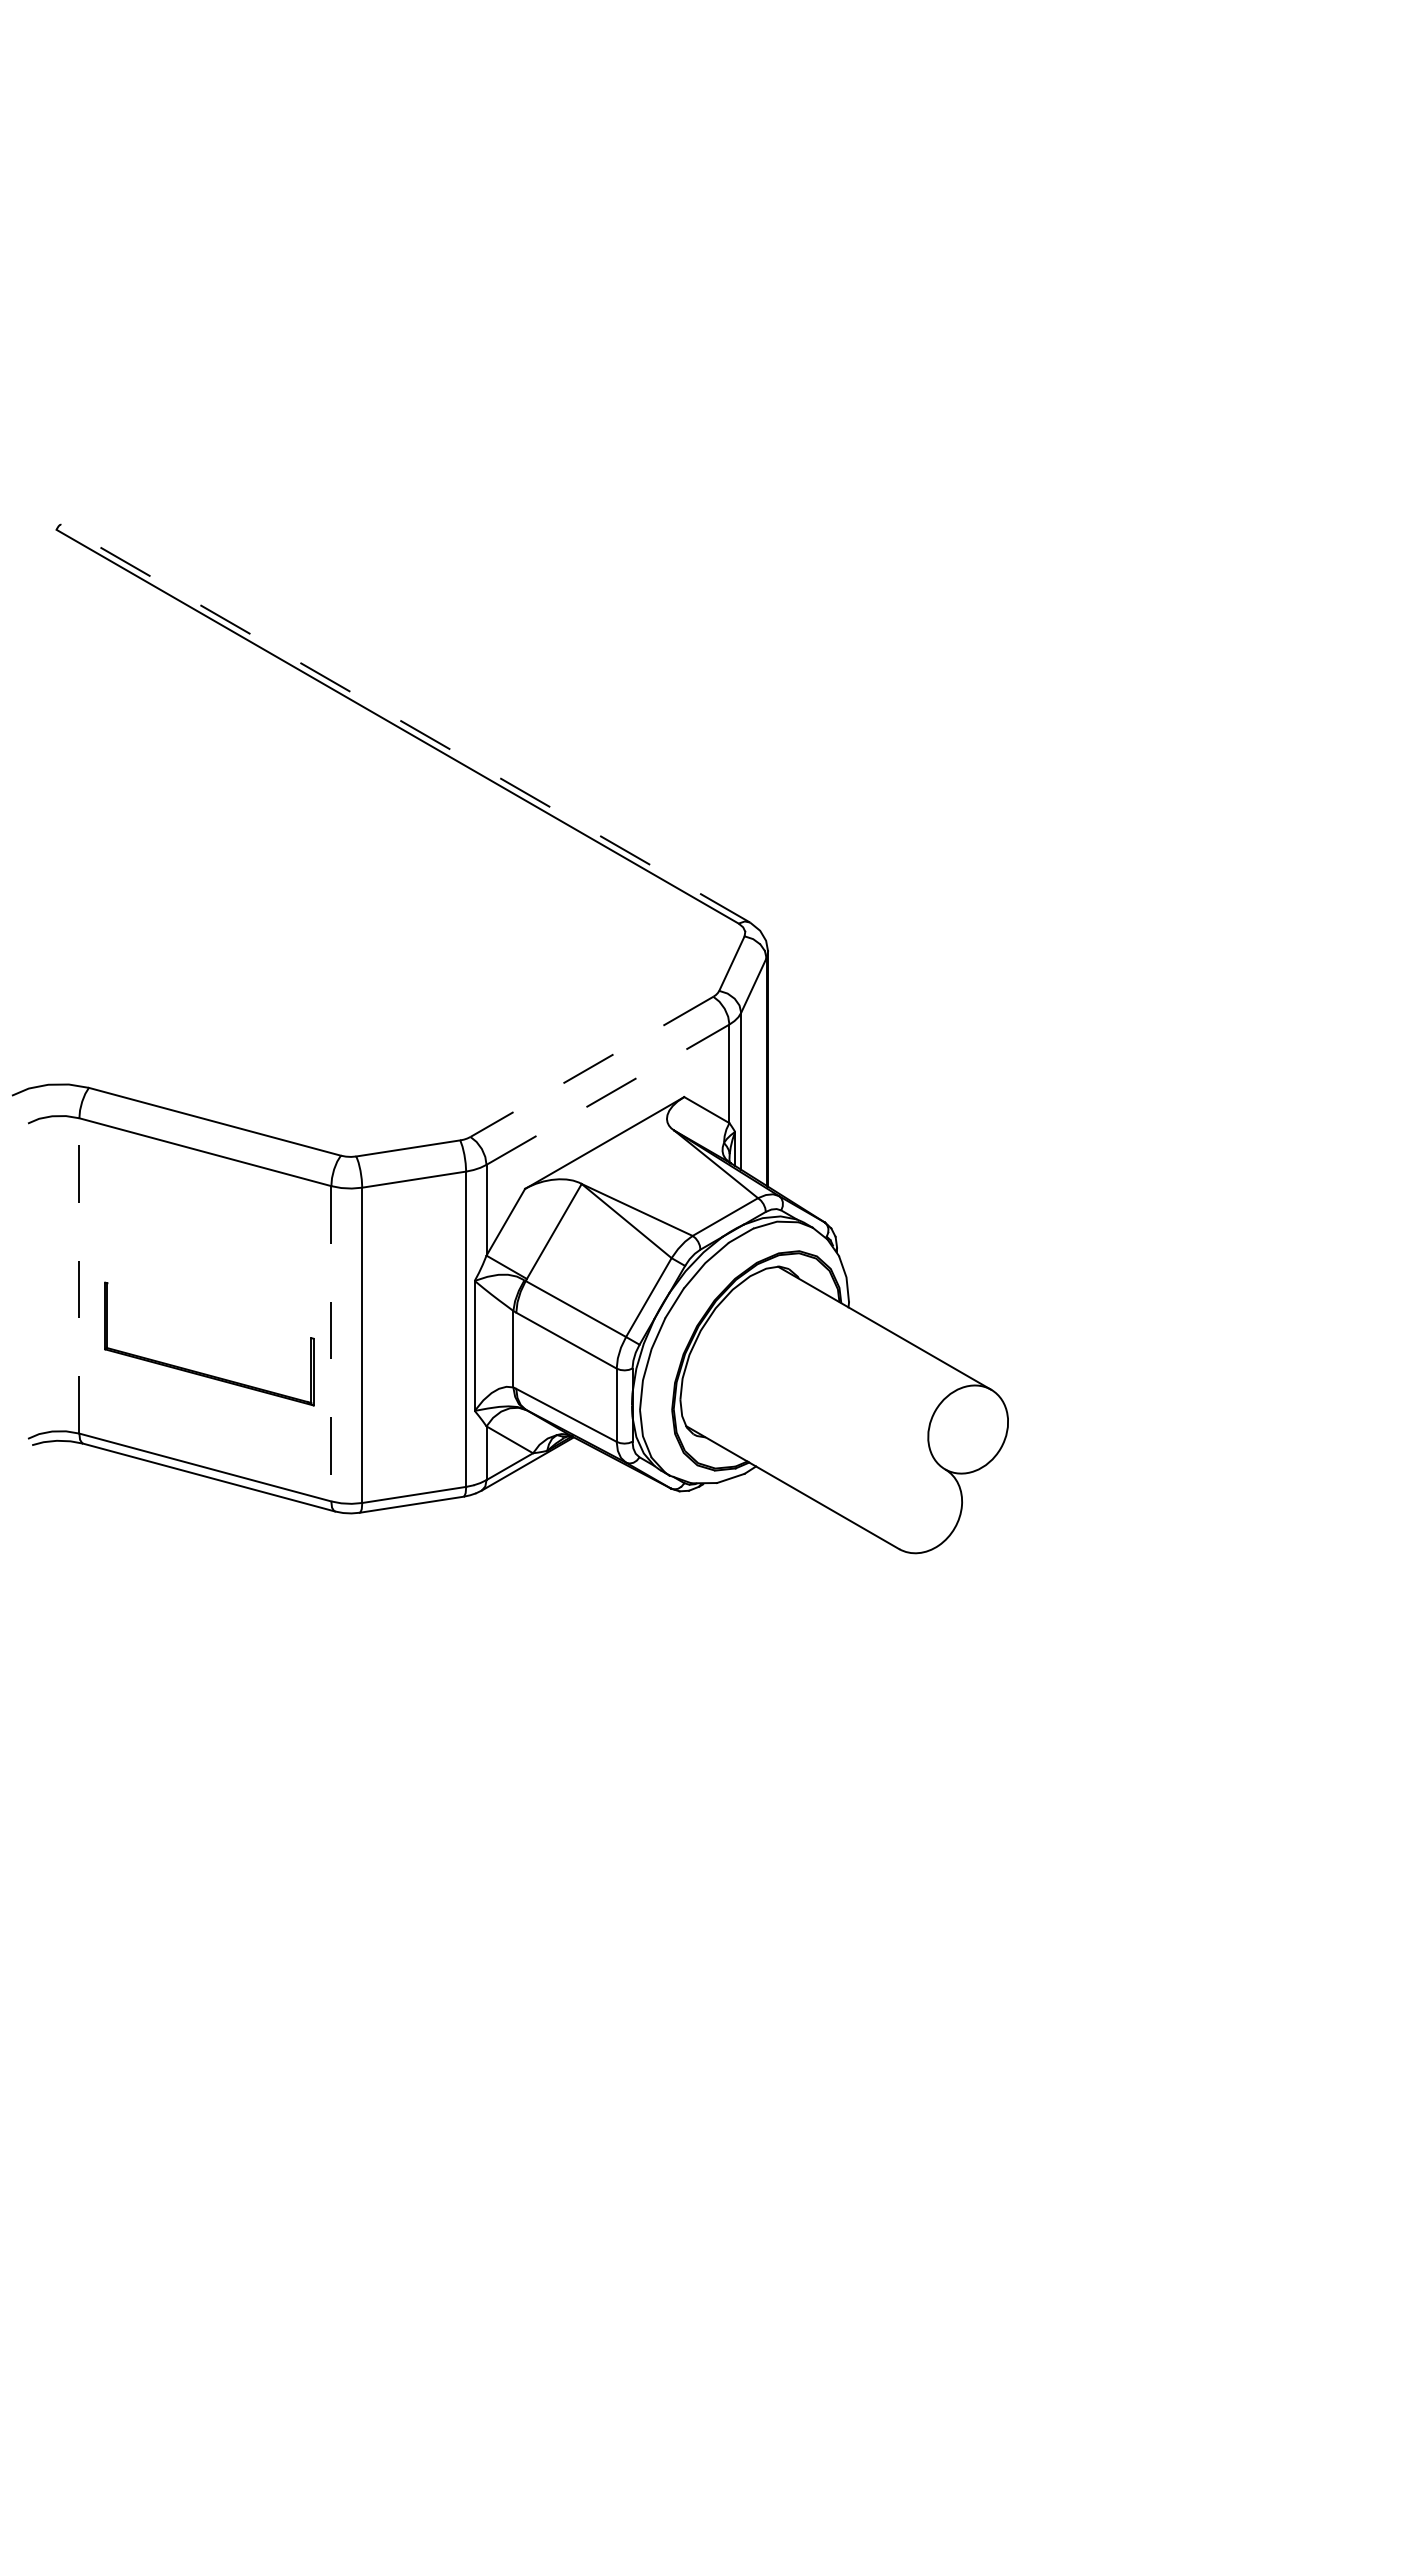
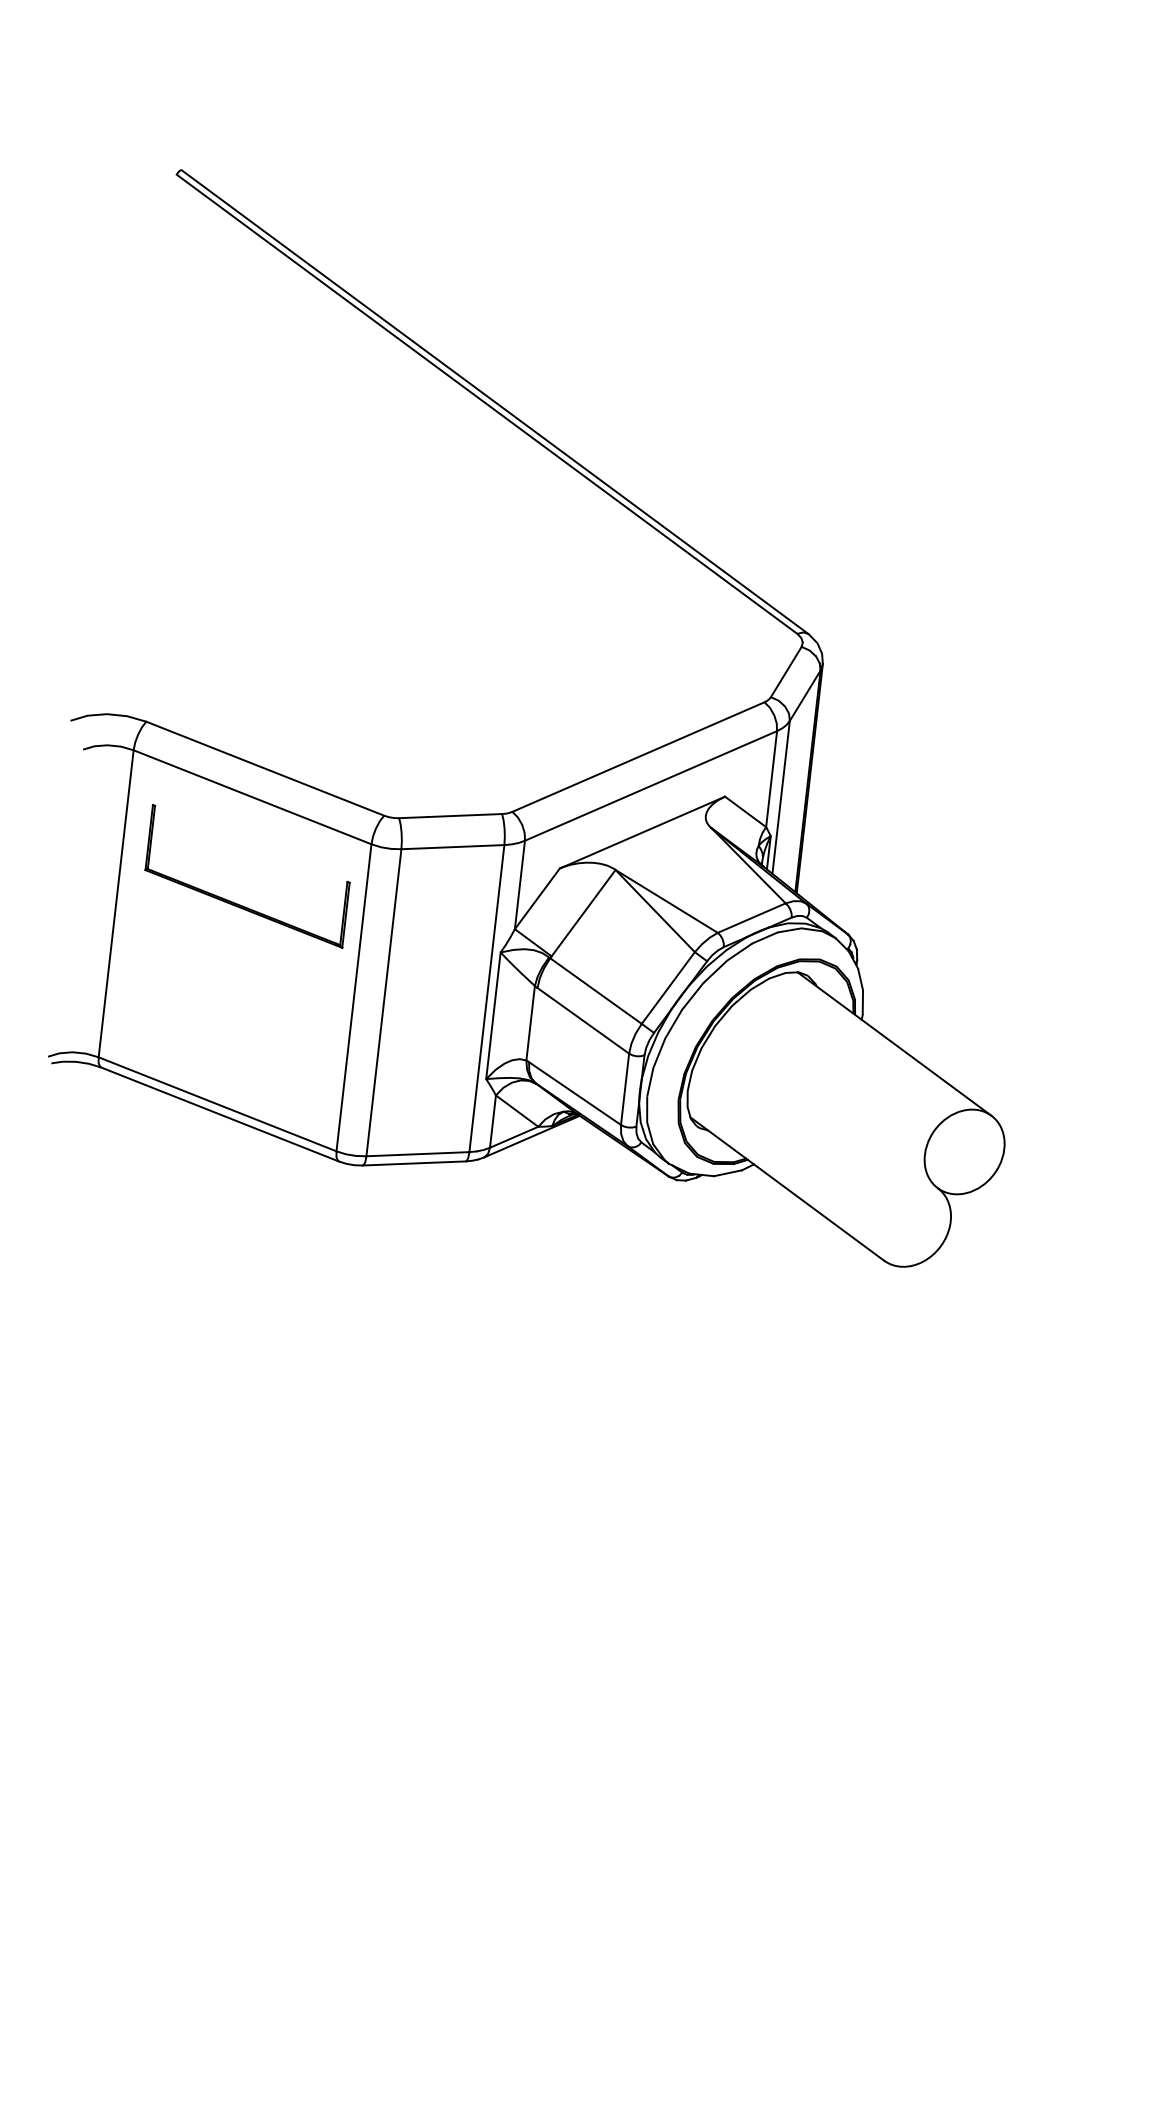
line: (405, 723) -> (495, 401), dashed -> solid
line: (591, 1067) -> (637, 757), dashed -> solid
line: (608, 1094) -> (651, 785), dashed -> solid
line: (79, 1275) -> (116, 903), dashed -> solid
line: (331, 1343) -> (354, 997), dashed -> solid
part: (202, 1372) -> (237, 903), moved

